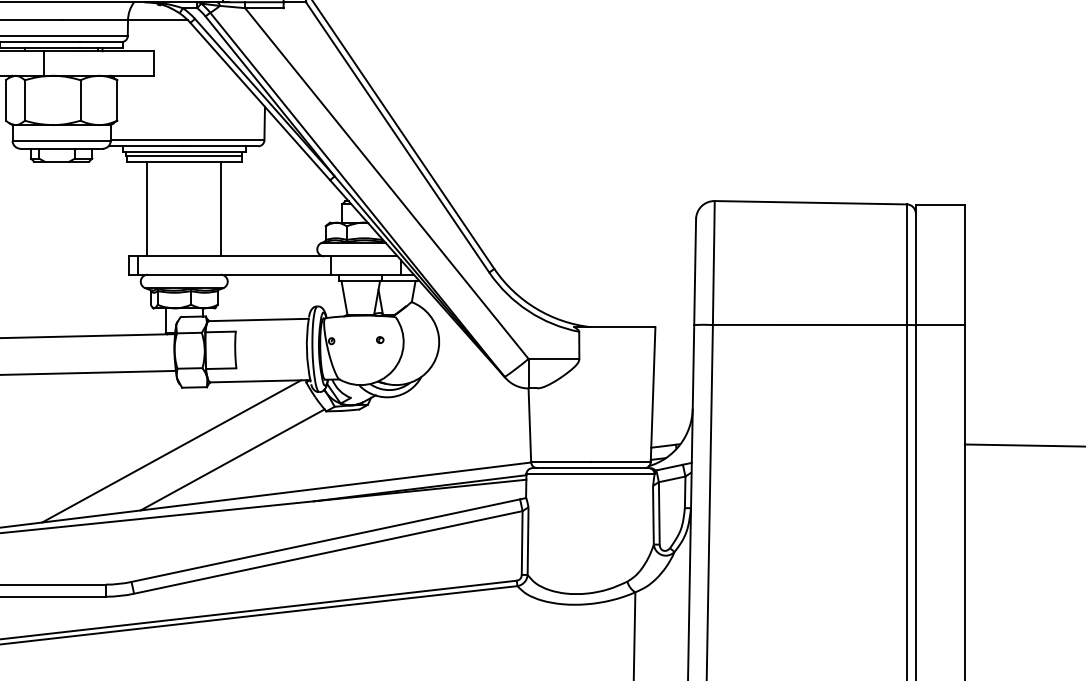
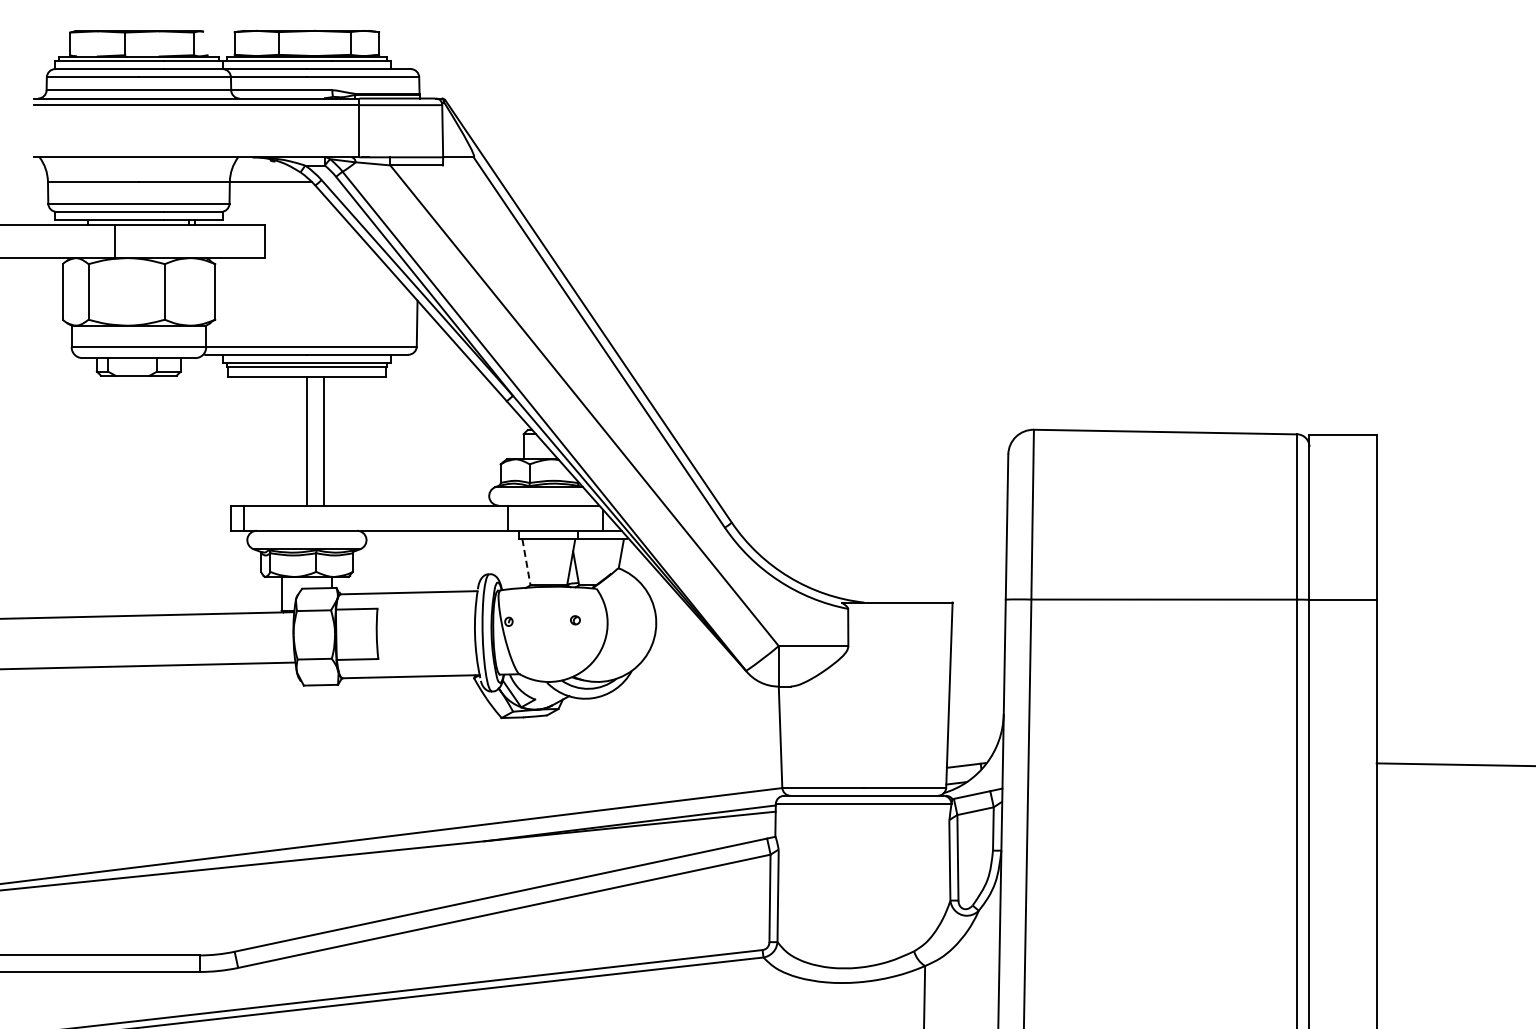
line: (147, 208) -> (307, 440), moved
line: (221, 208) -> (324, 440), moved
line: (344, 297) -> (526, 562), solid -> dashed
line: (171, 451) -> (289, 772), removed
line: (232, 459) -> (373, 784), removed

